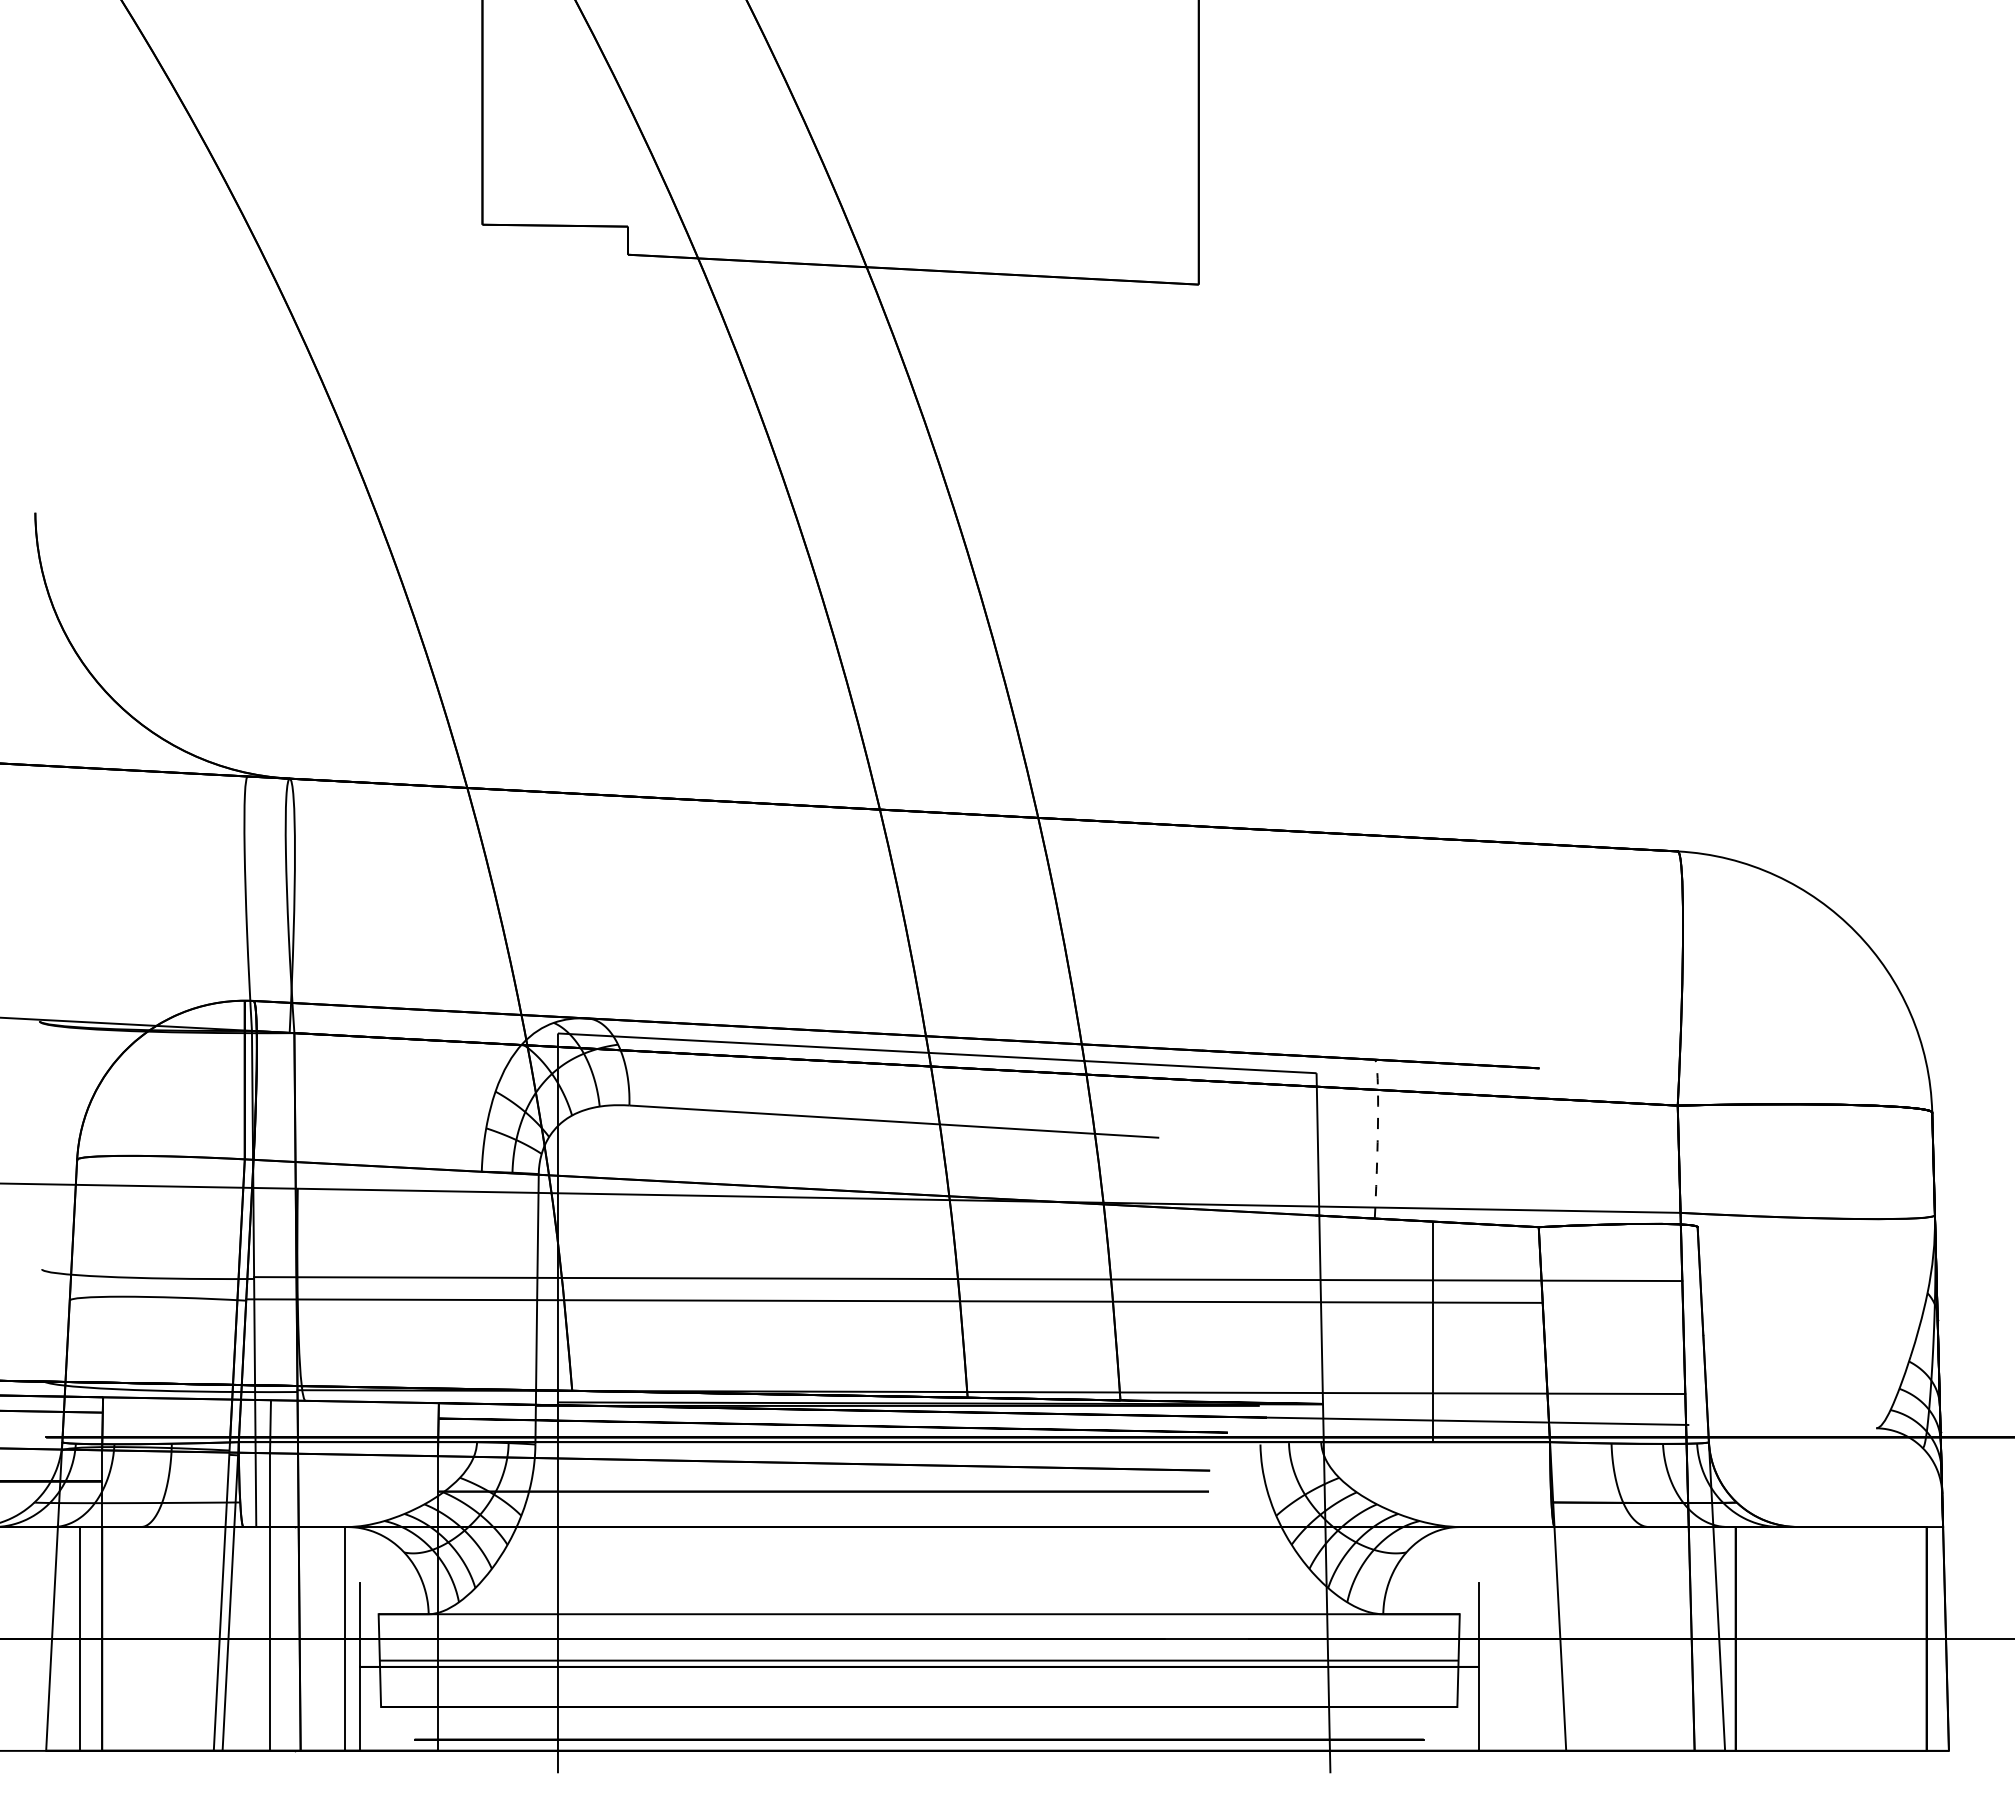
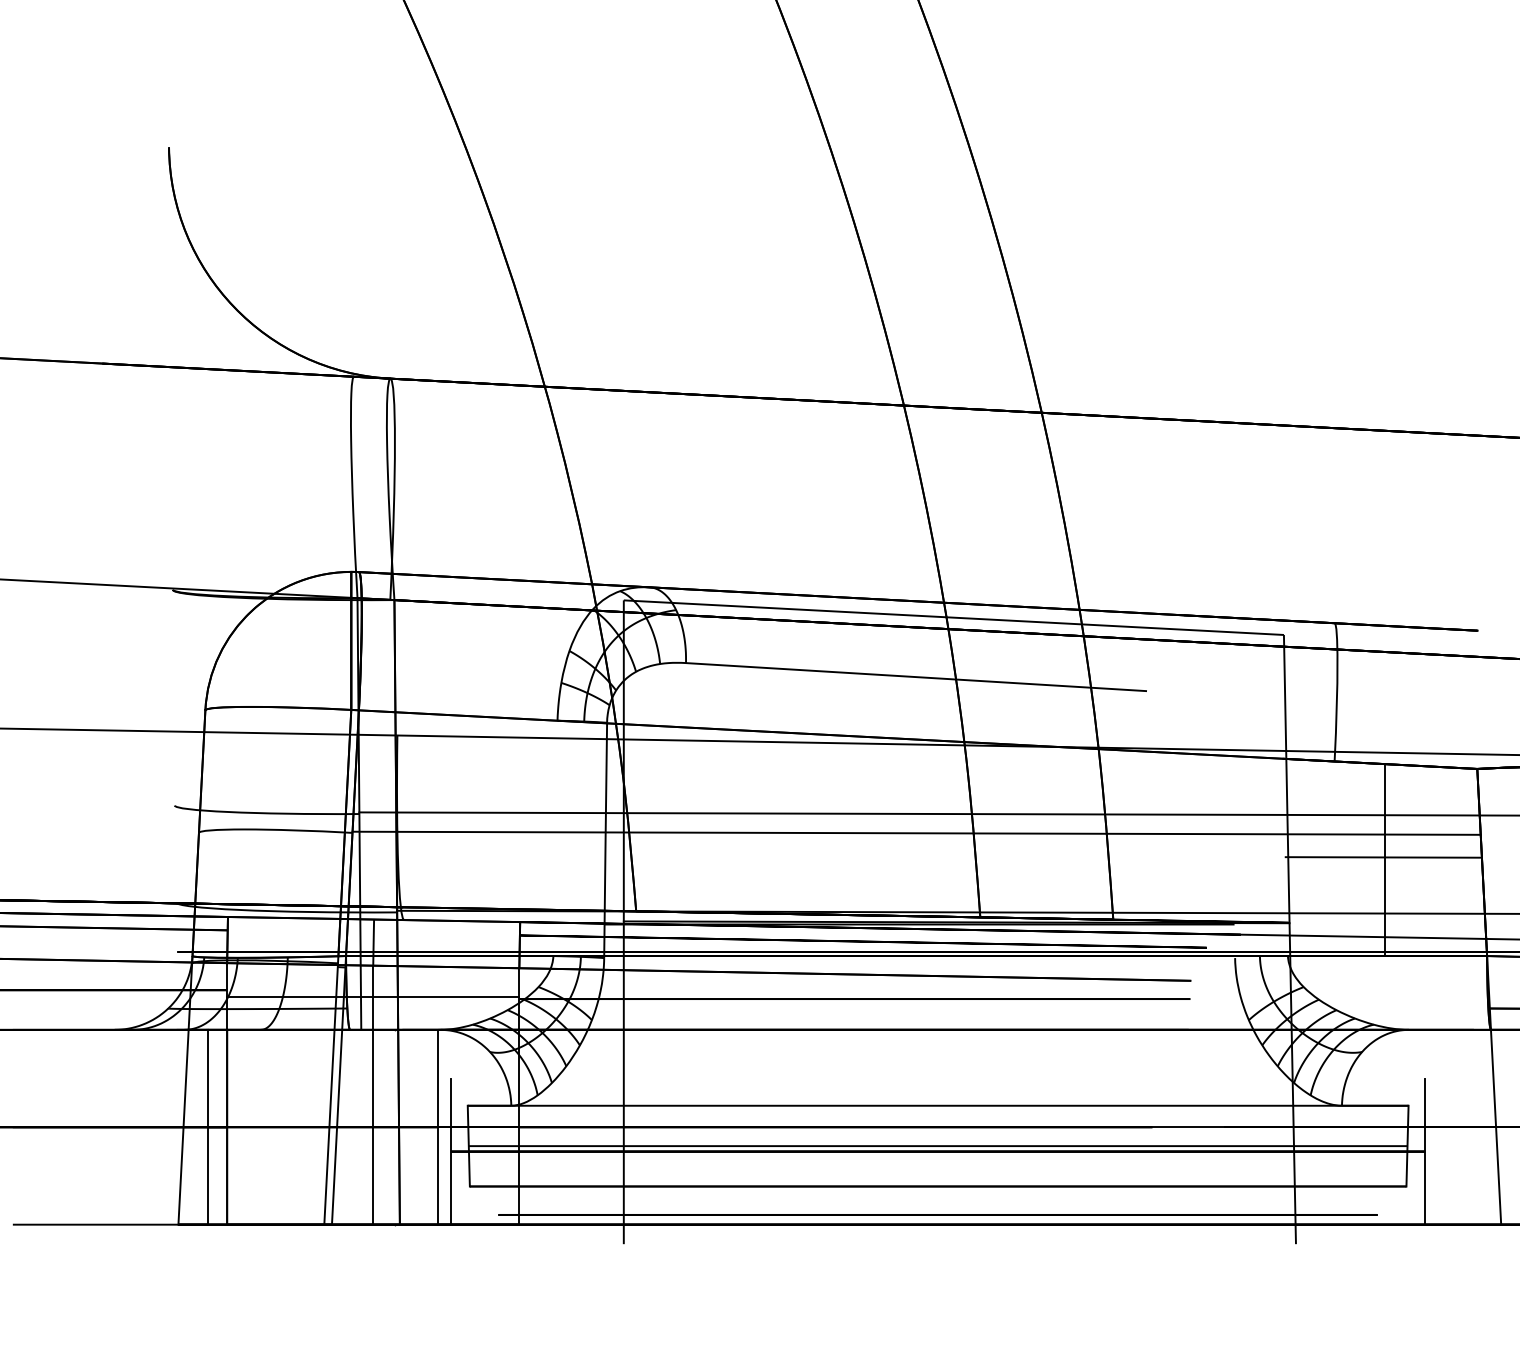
arc: (1377, 1133) -> (1336, 687), dashed -> solid
line: (1431, 1328) -> (1383, 857), added
line: (269, 1488) -> (372, 996), added

